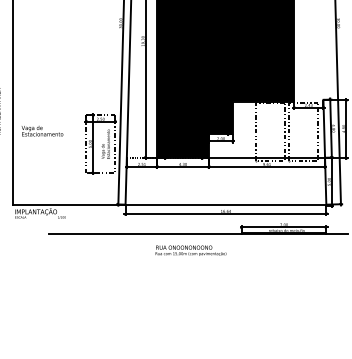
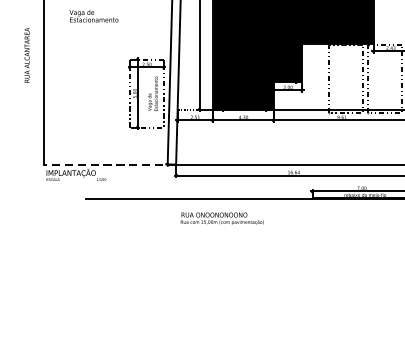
text: (42, 131) -> (93, 16), moved
line: (68, 204) -> (109, 164), solid -> dashed
text: (190, 250) -> (221, 218), moved

